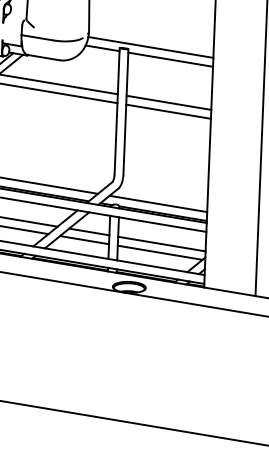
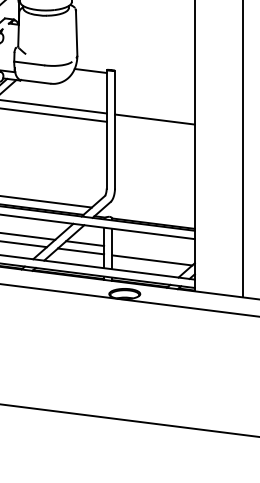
line: (150, 46) -> (135, 67), removed
line: (170, 60) -> (154, 79), removed
line: (168, 111) -> (154, 127), removed
line: (158, 203) -> (148, 214), removed
line: (161, 244) -> (153, 252), removed

